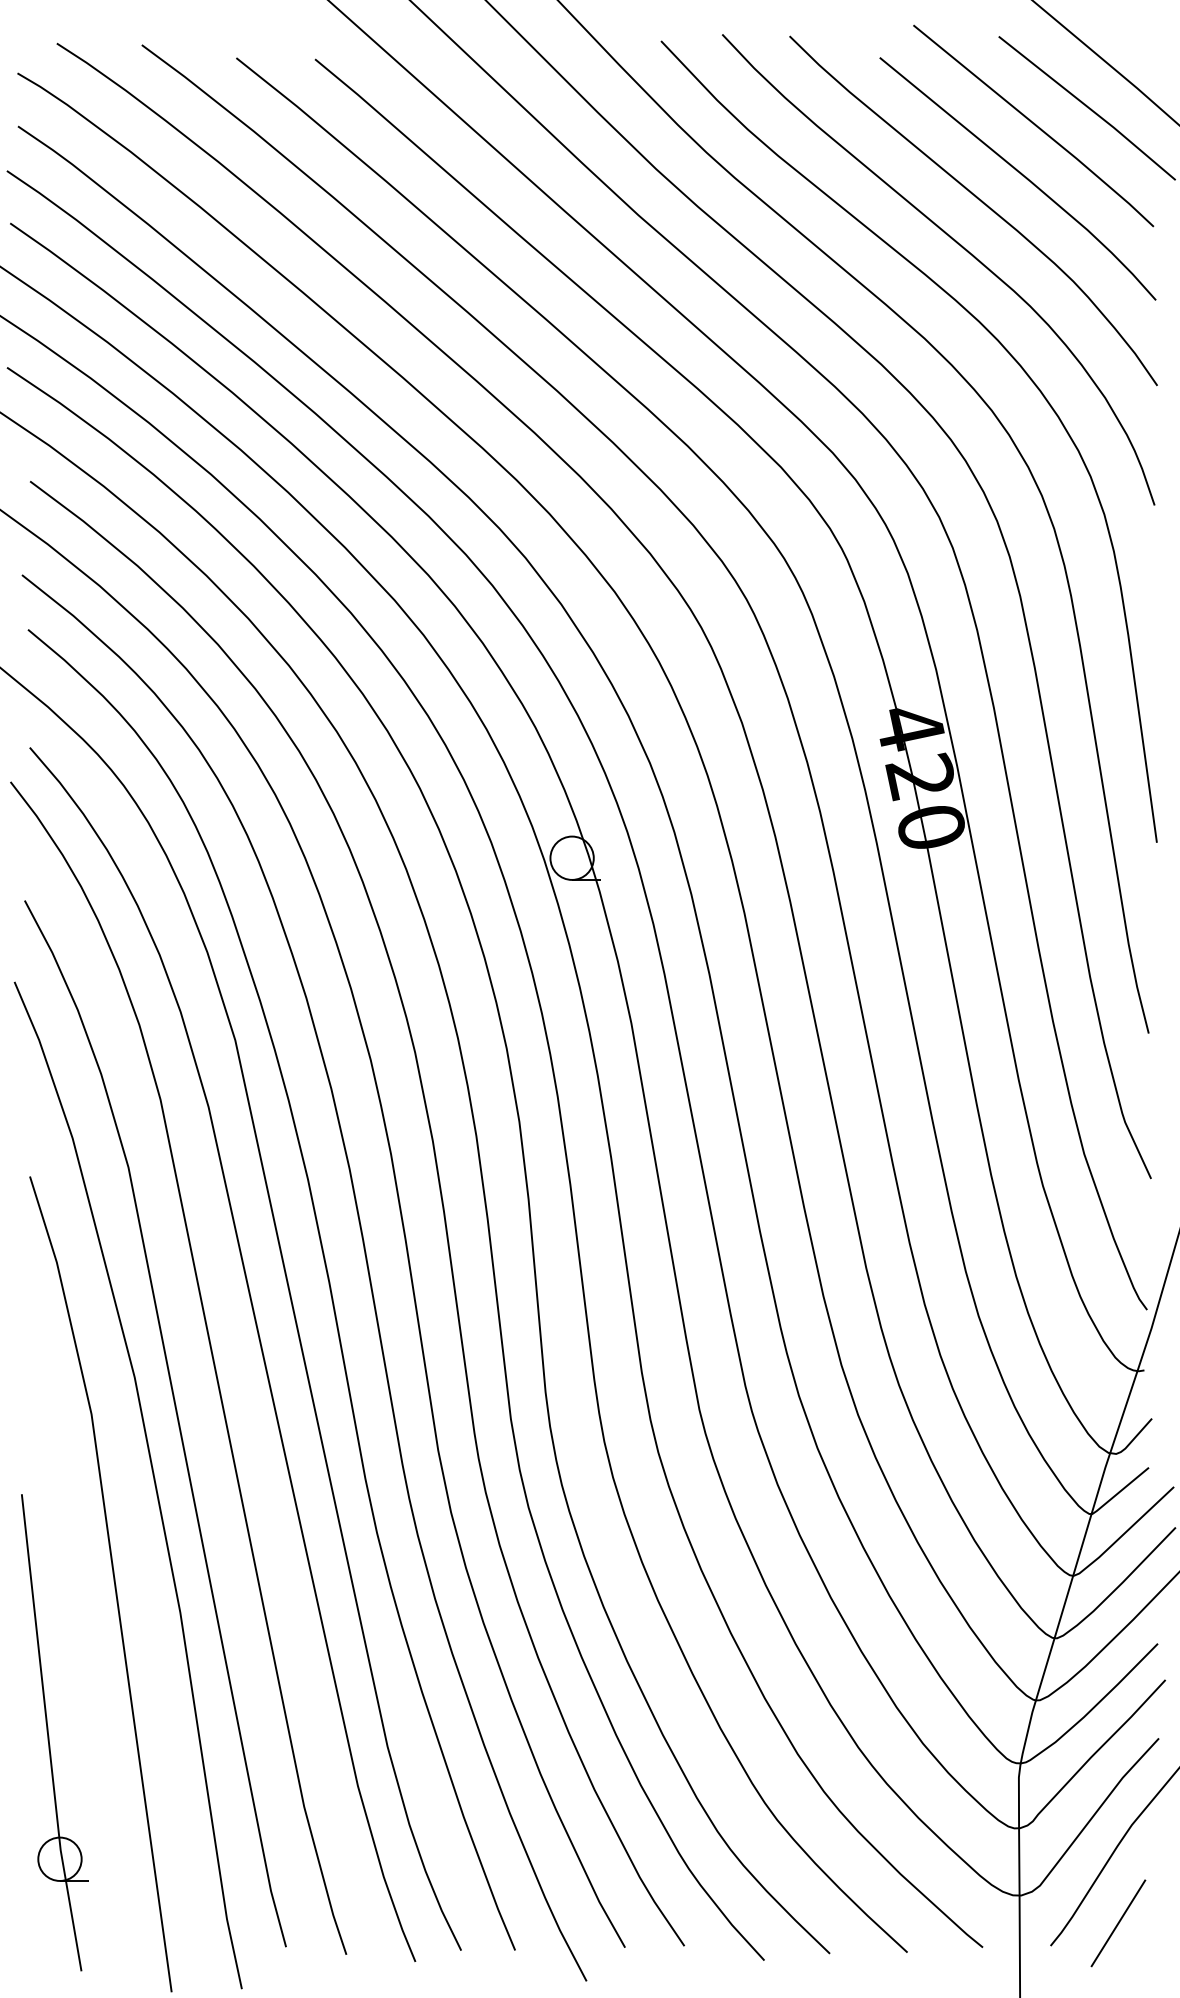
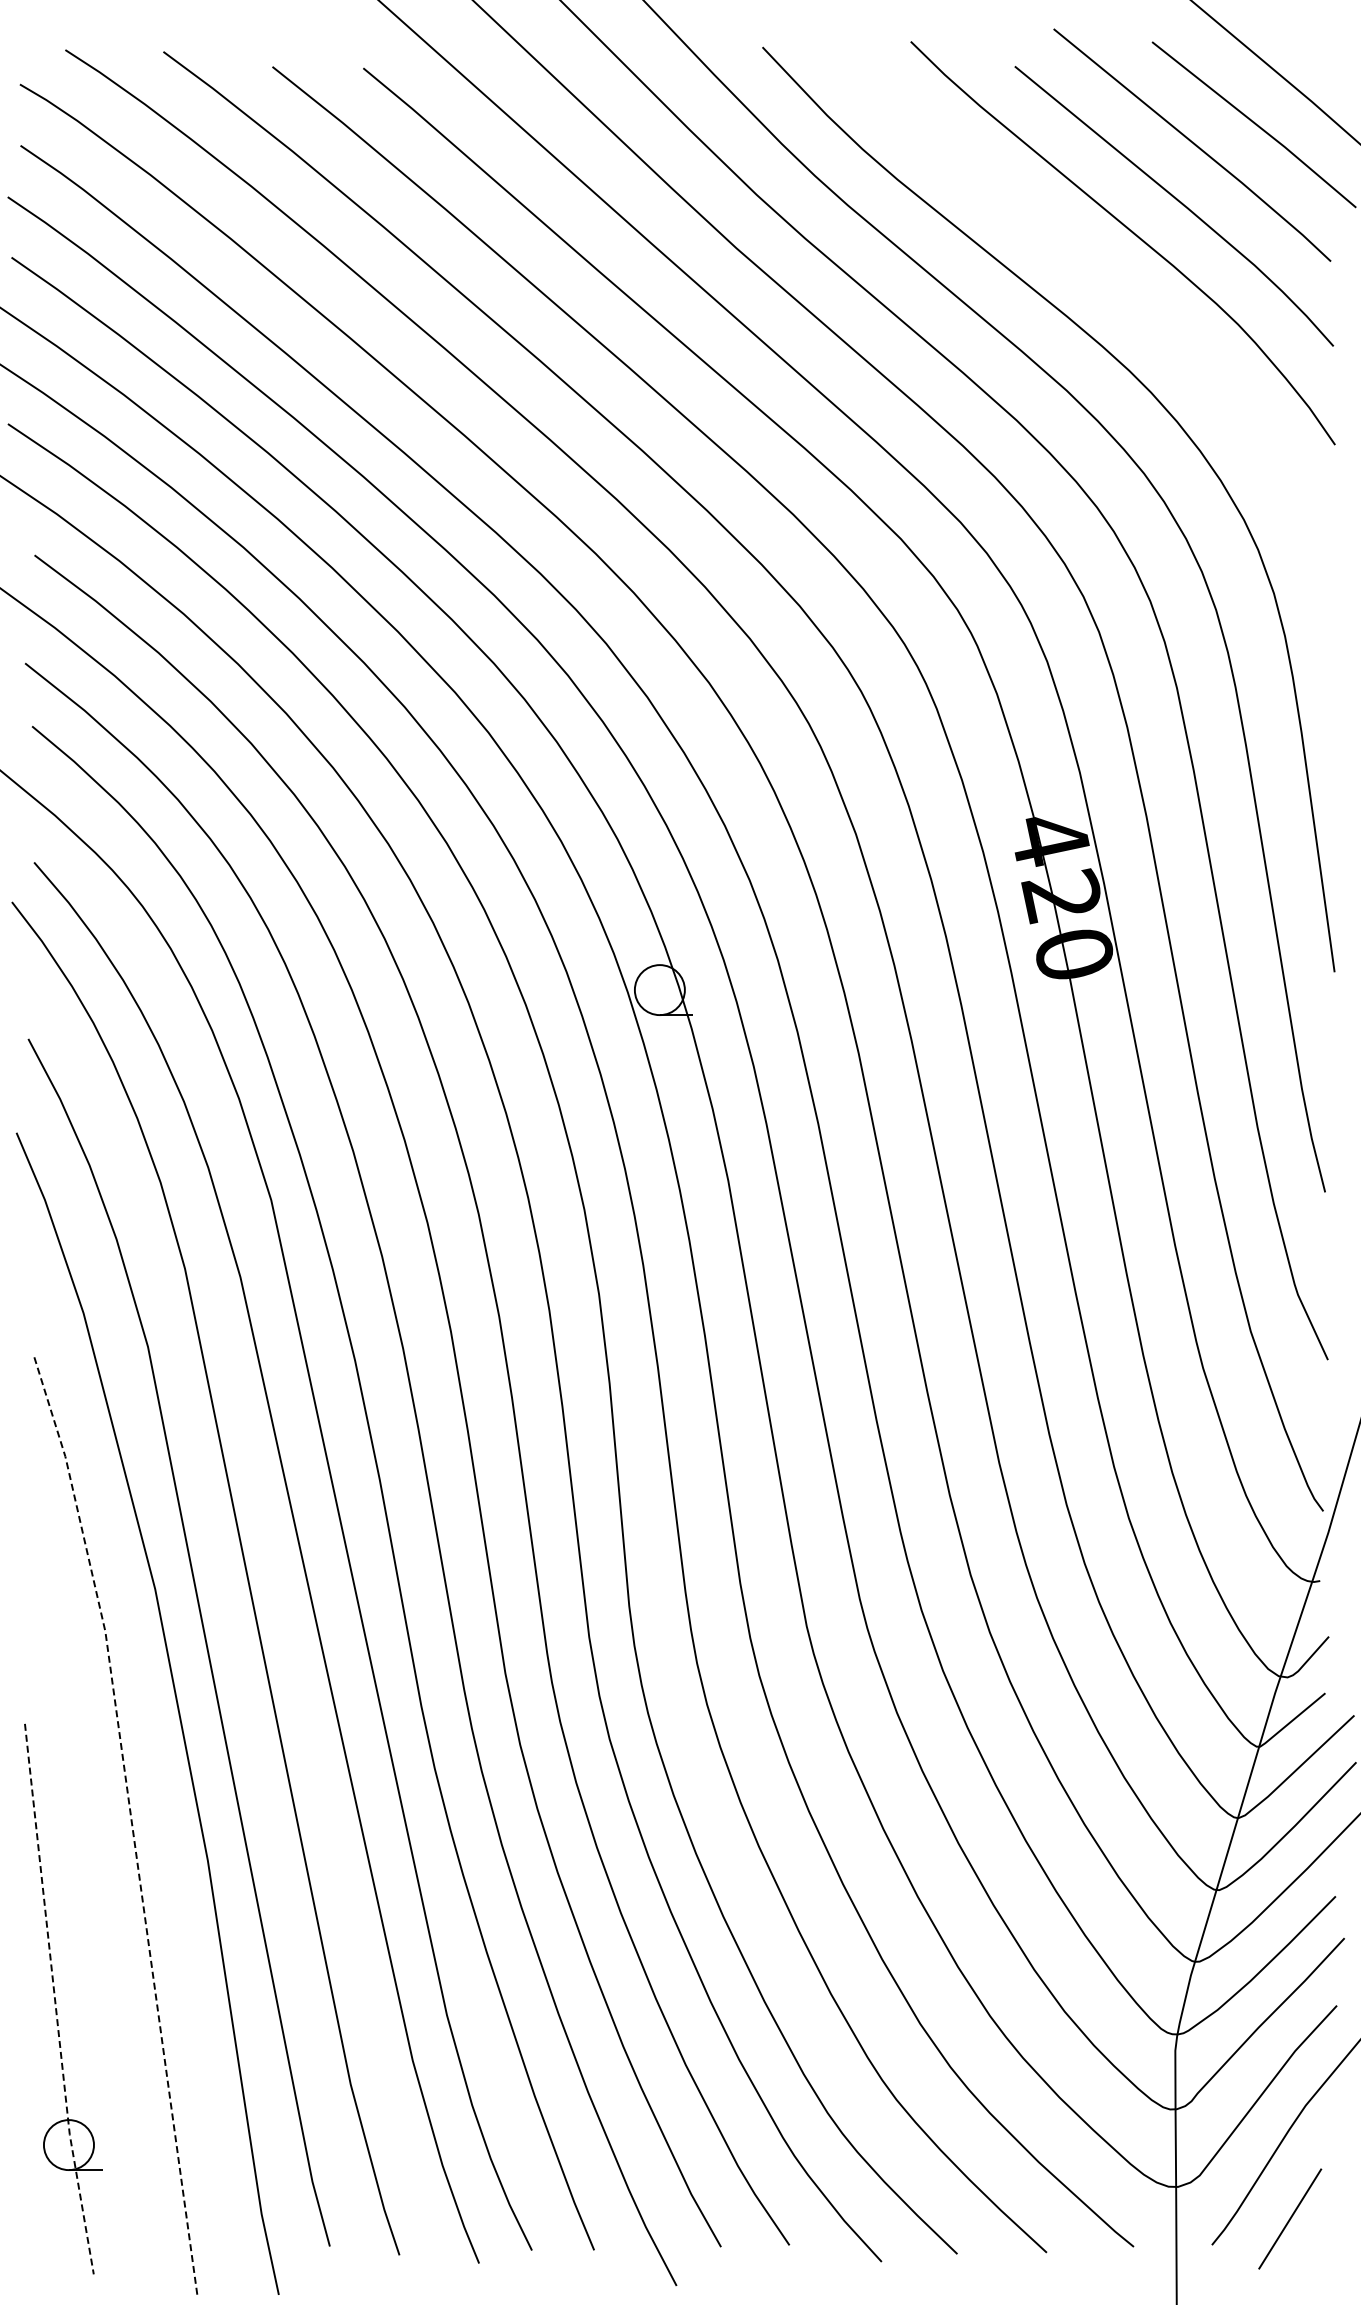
curve: (958, 244) -> (1105, 282), removed
line: (115, 1580) -> (132, 1823), solid -> dashed
line: (48, 1733) -> (55, 2000), solid -> dashed

